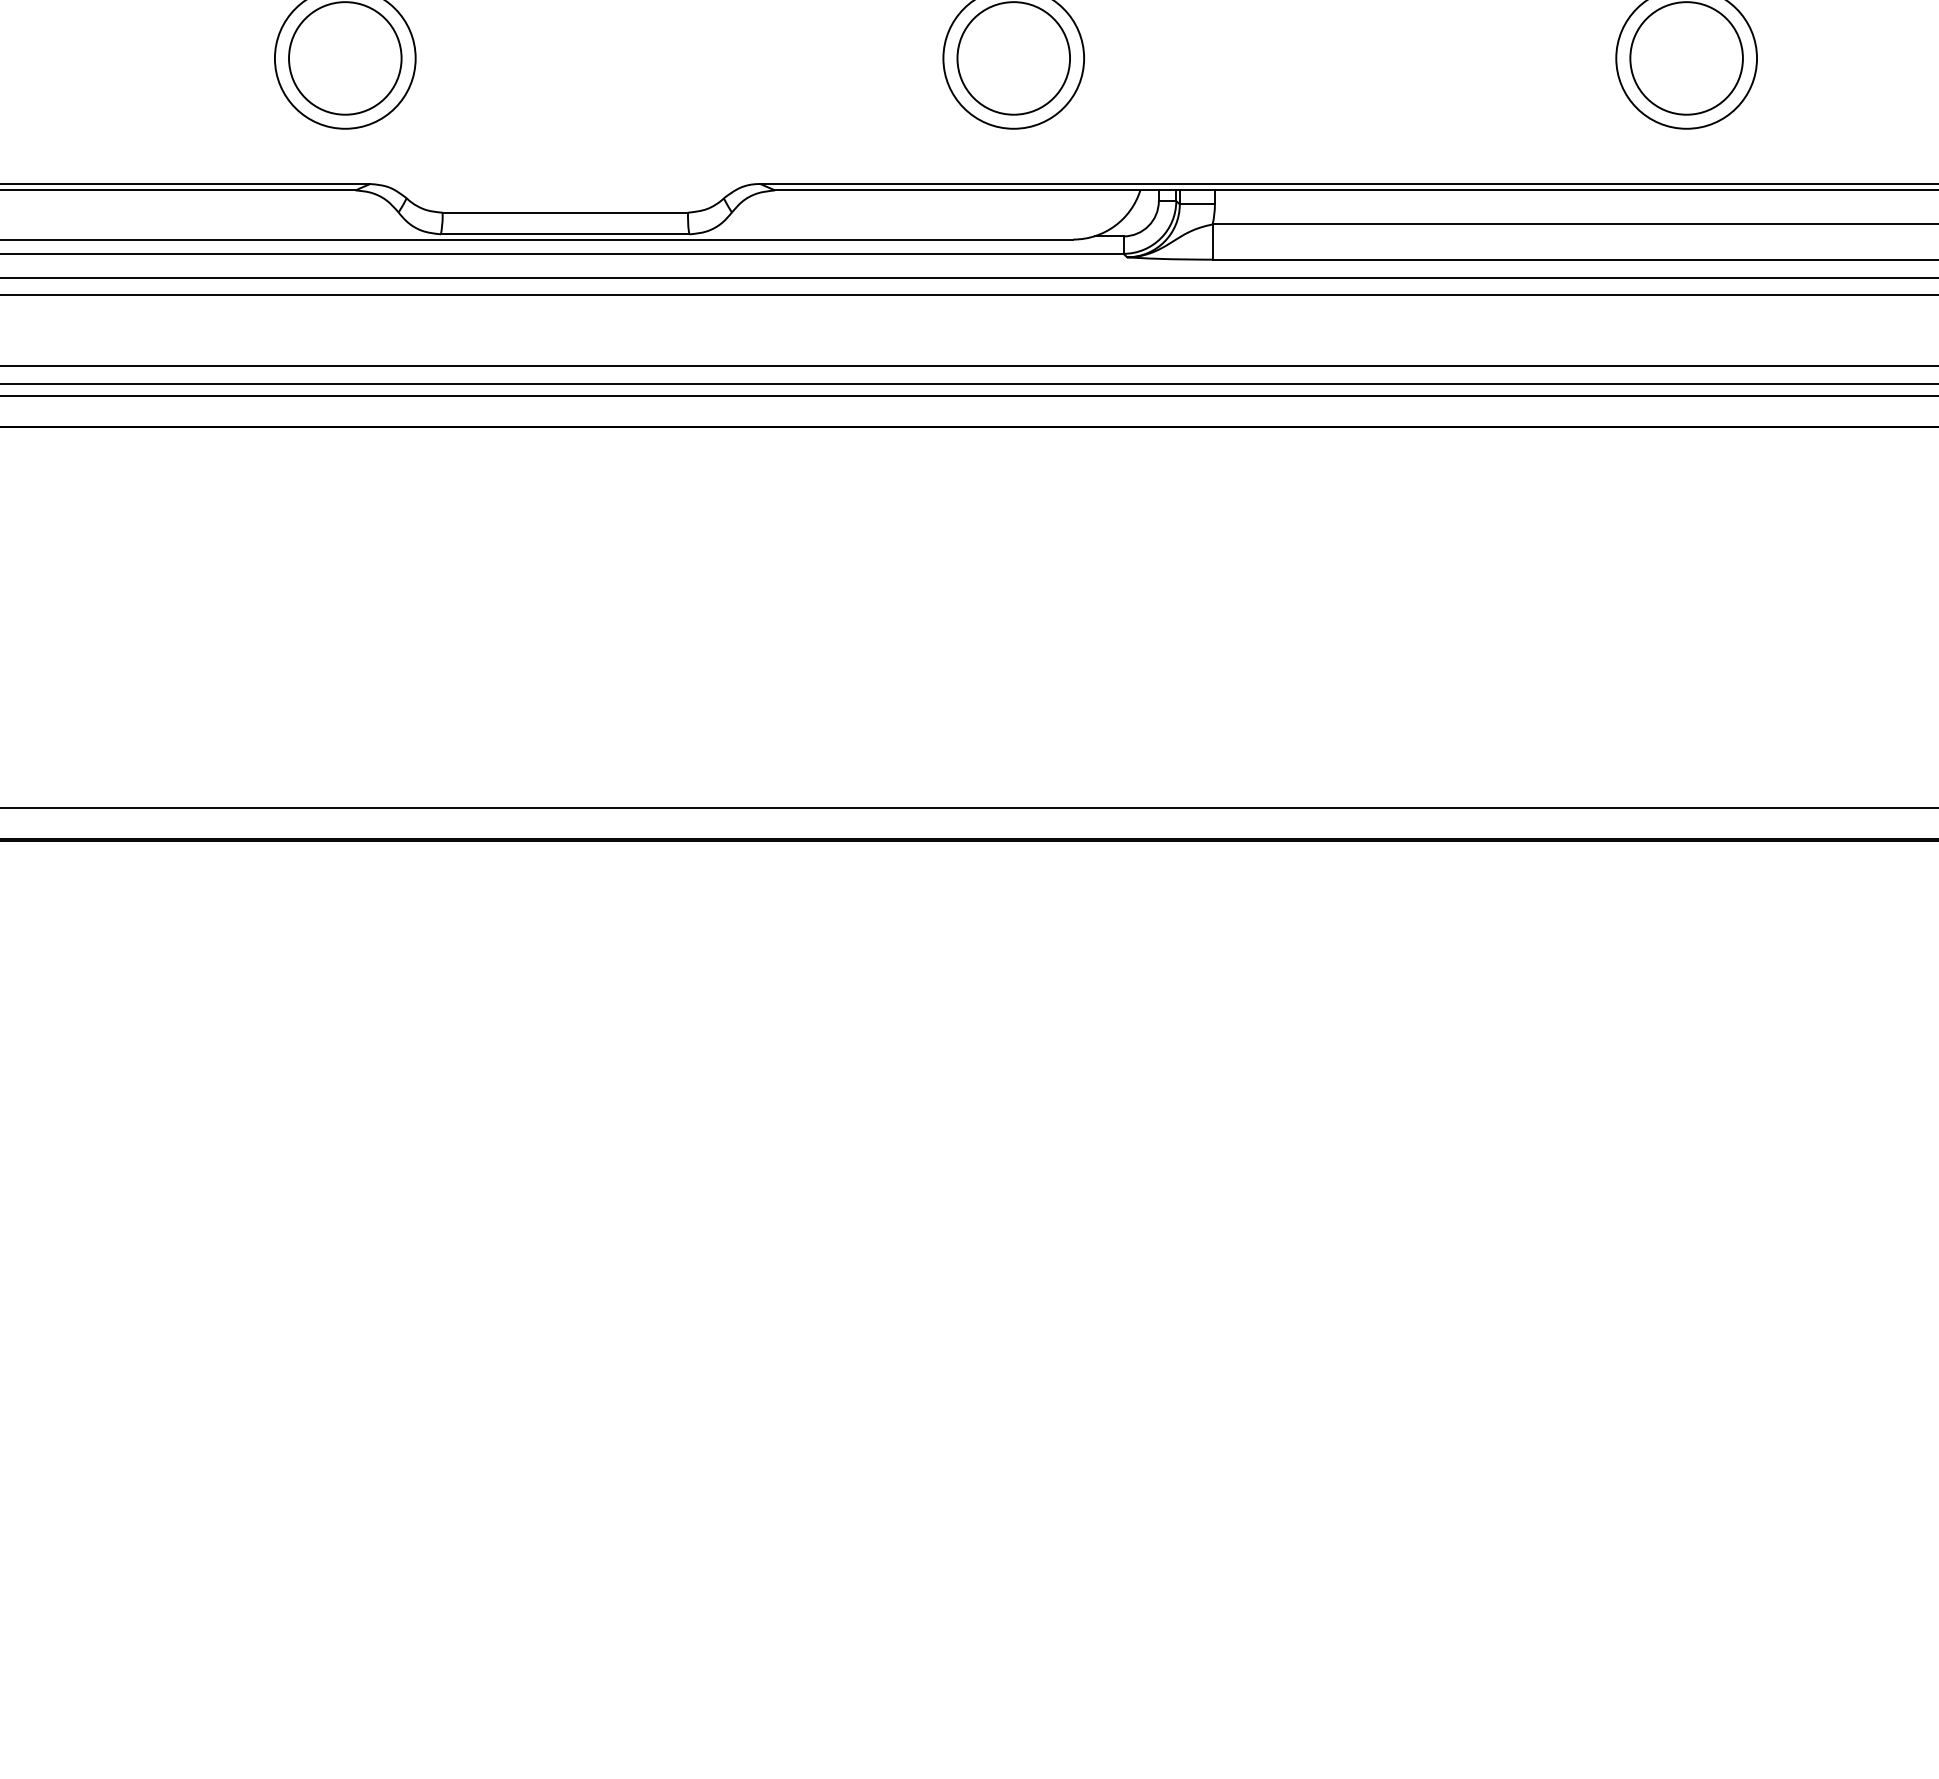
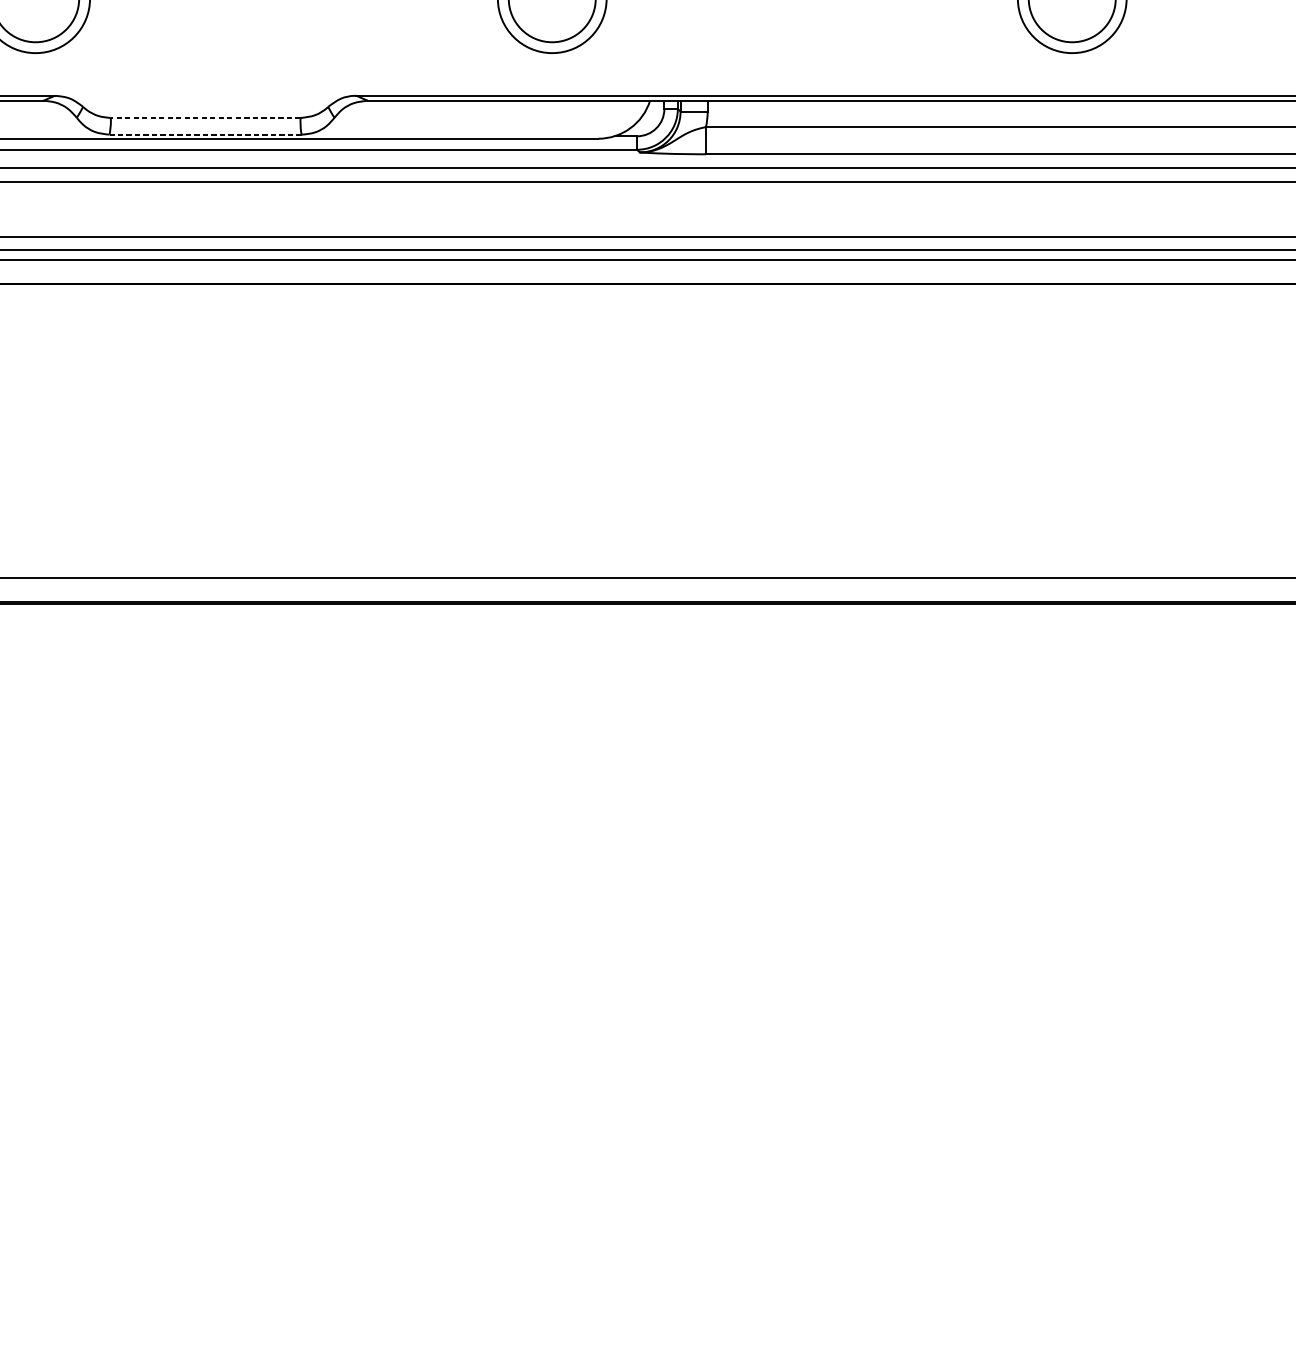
line: (565, 212) -> (205, 117), solid -> dashed
line: (564, 234) -> (205, 134), solid -> dashed

